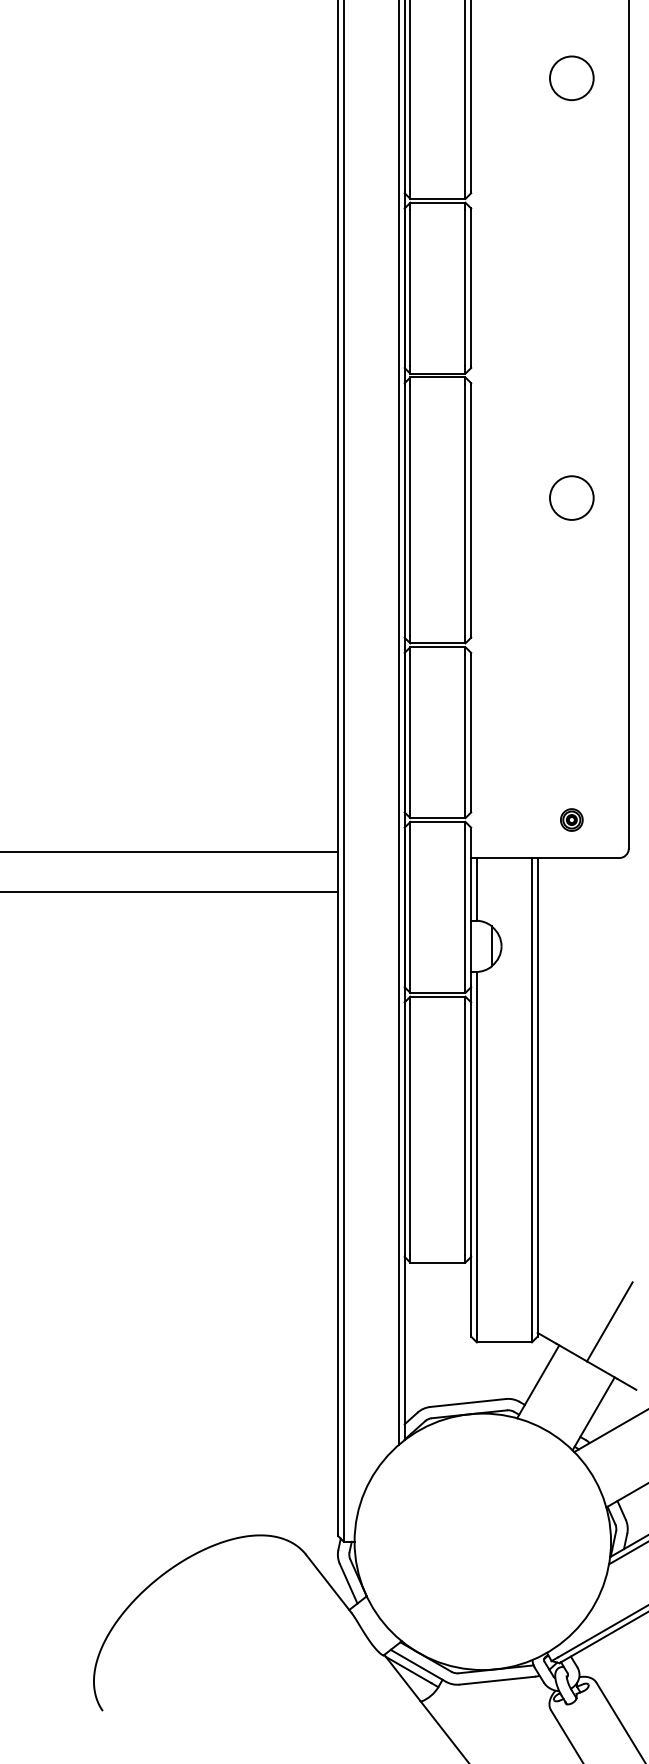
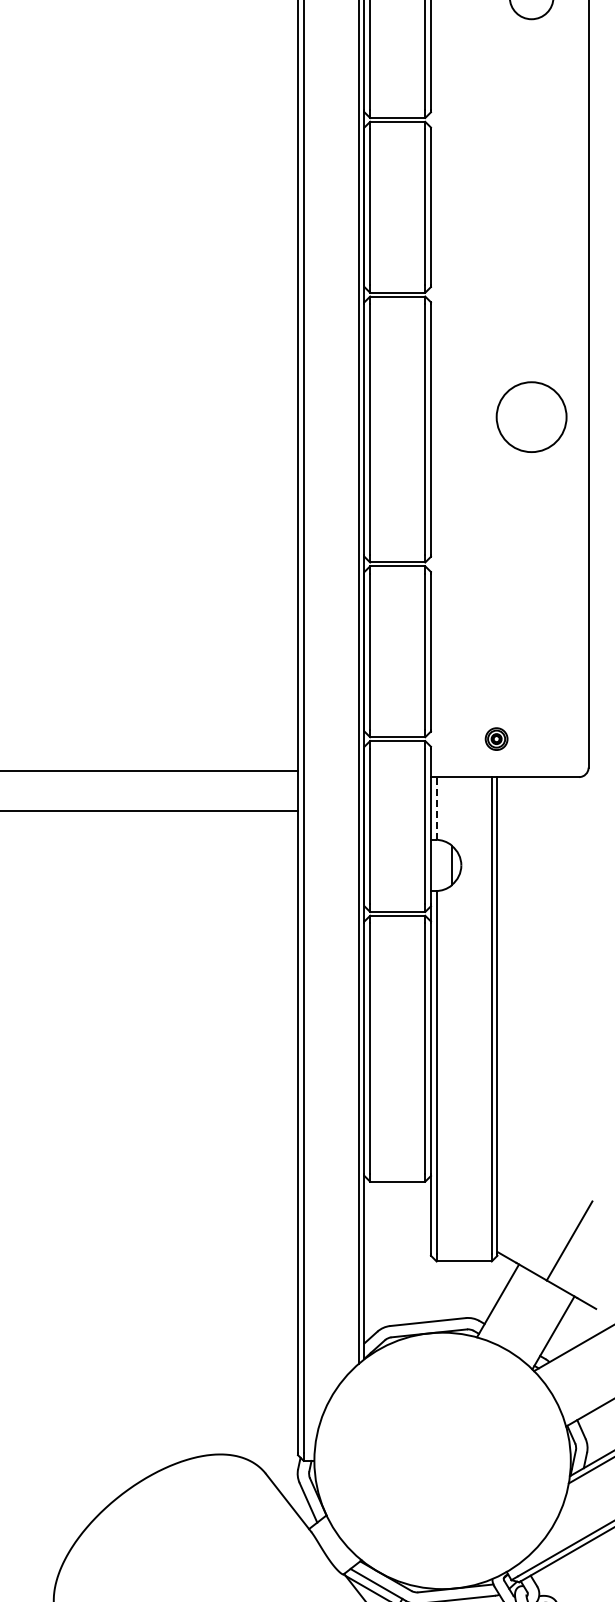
circle: (571, 497) -> (531, 416), size x1.6
part: (571, 819) -> (496, 738), moved
line: (476, 888) -> (436, 807), solid -> dashed

